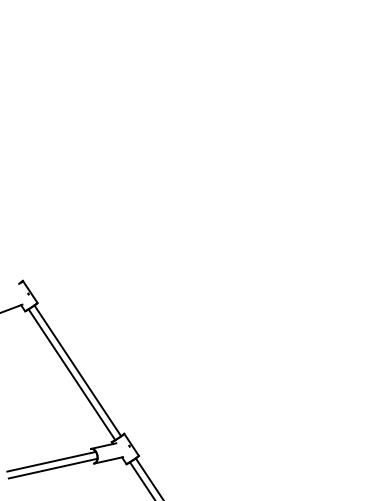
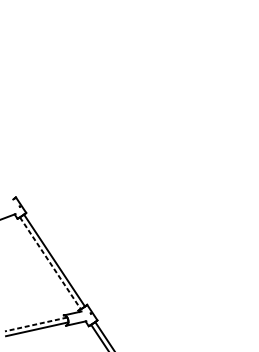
line: (72, 375) -> (50, 263), solid -> dashed
line: (51, 461) -> (36, 324), solid -> dashed

